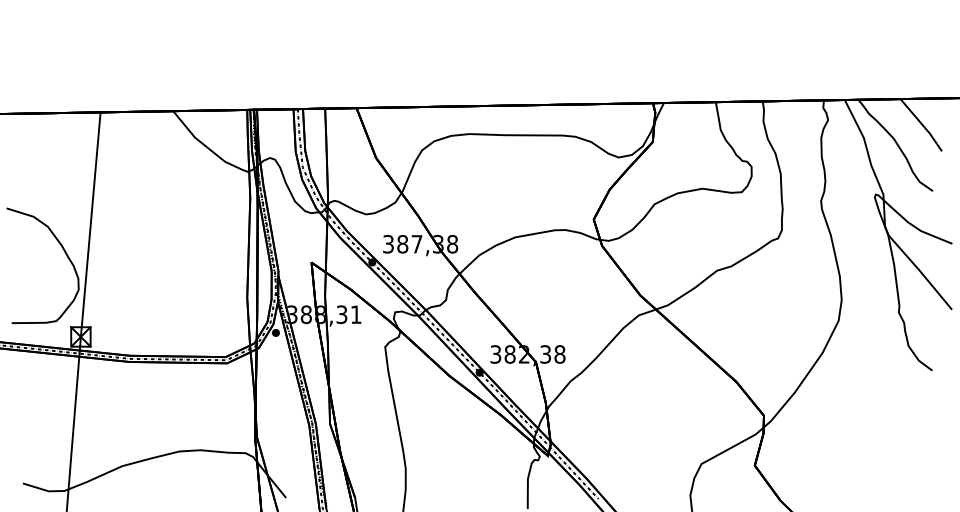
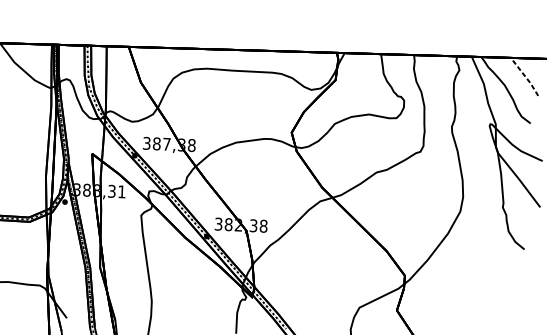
line: (922, 124) -> (525, 76), solid -> dashed

